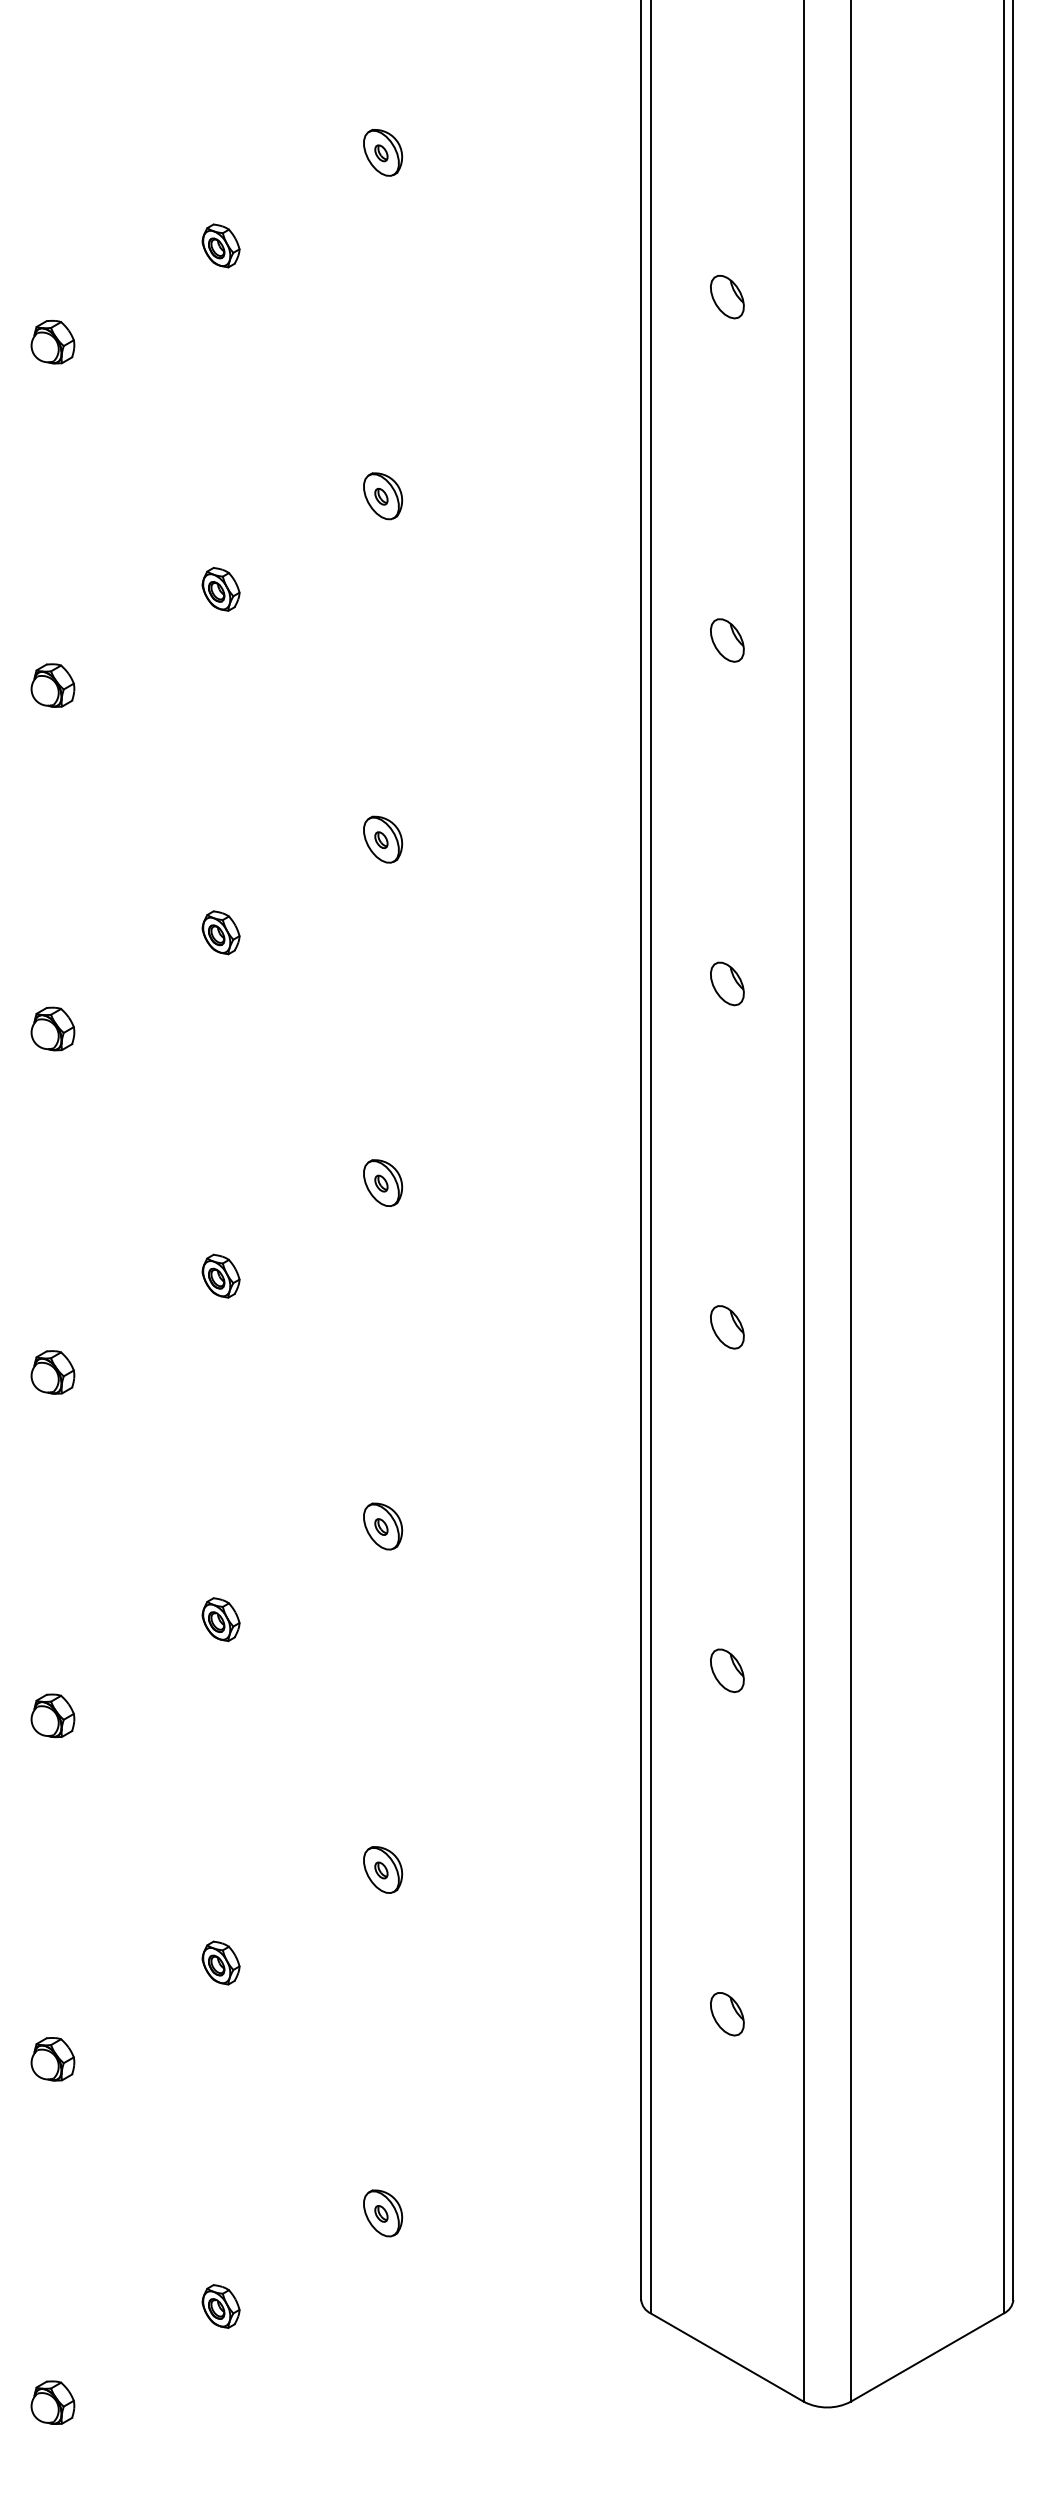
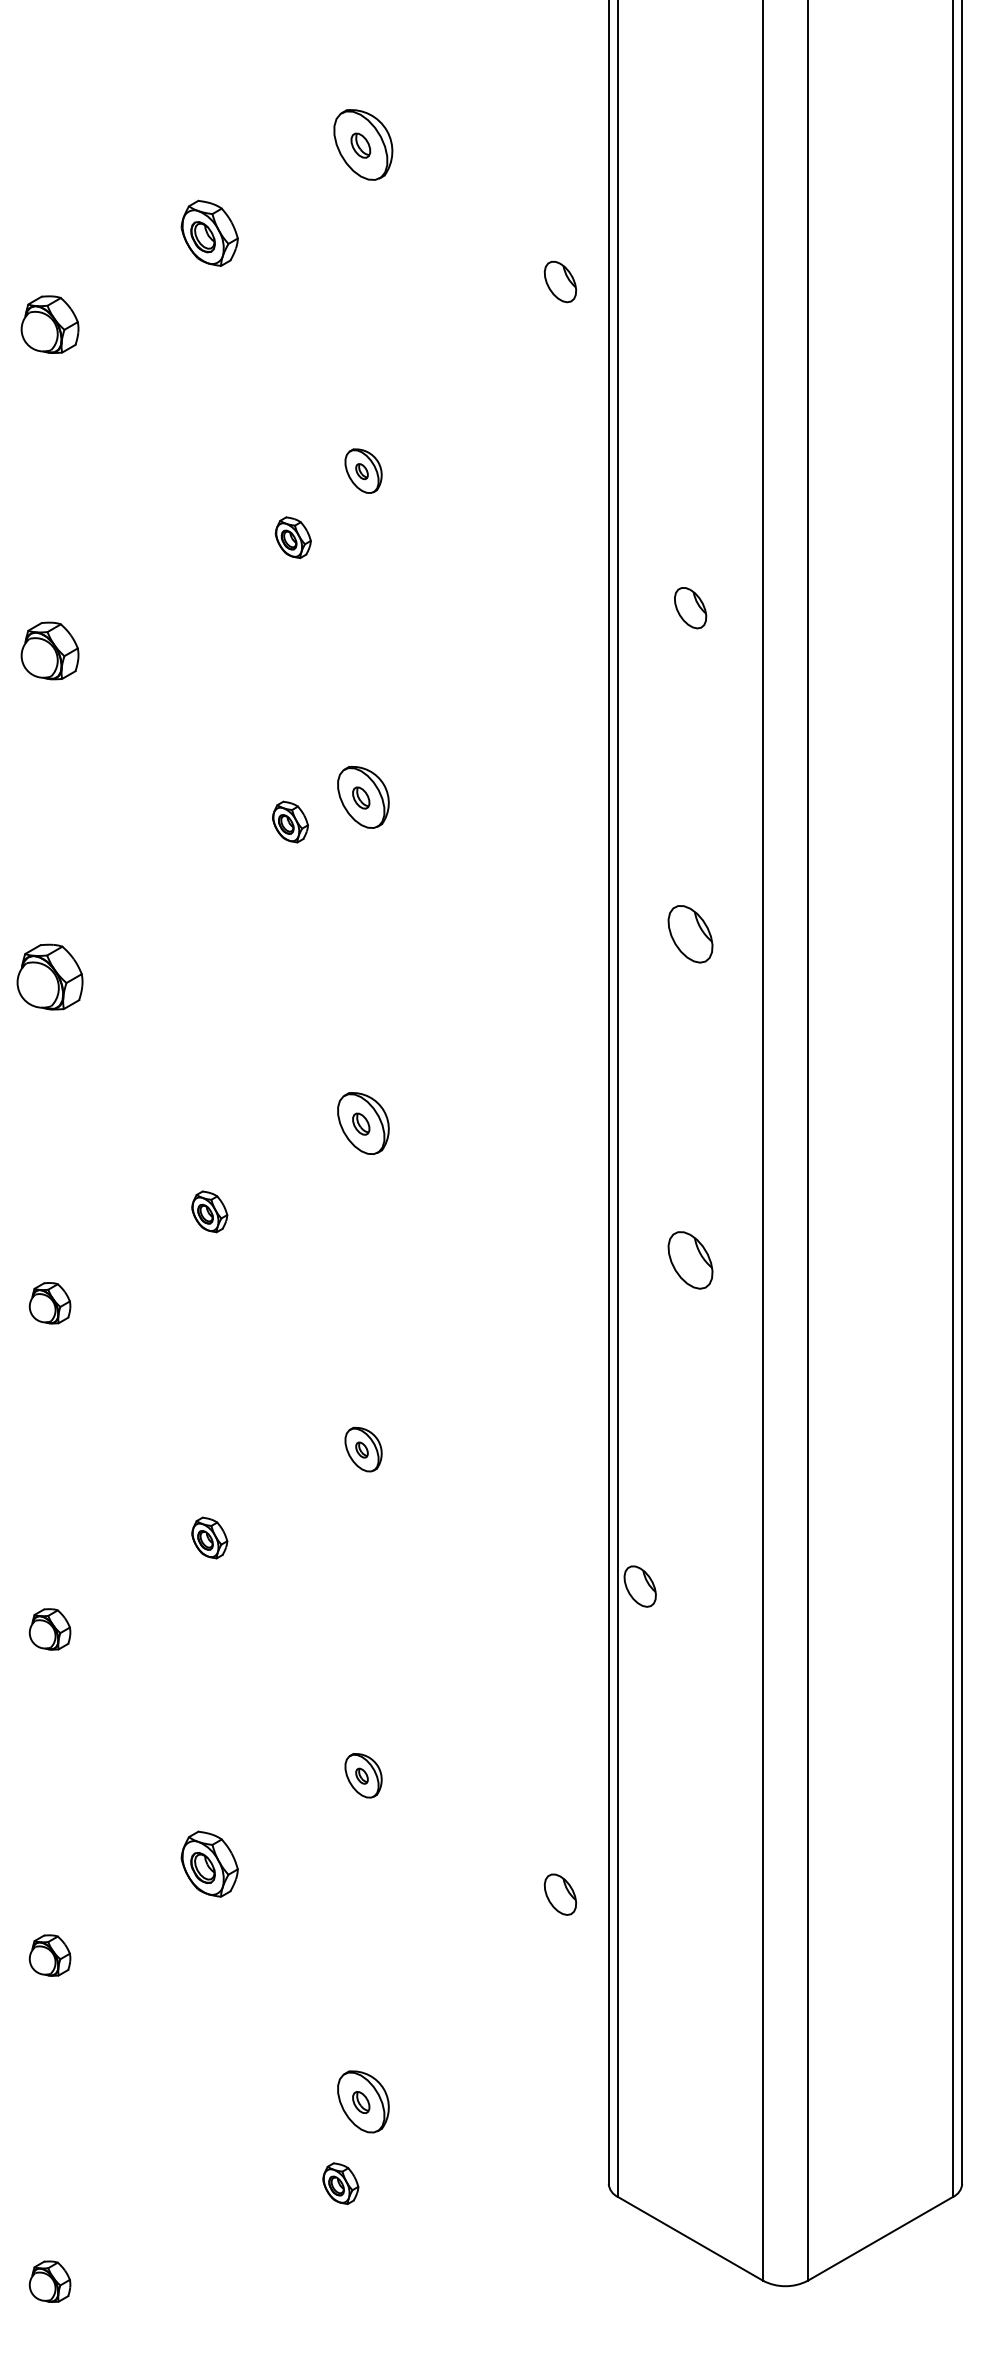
part: (383, 152) -> (363, 144), size x1.6
part: (220, 245) -> (209, 233), size x1.6
part: (727, 297) -> (560, 282), moved
part: (52, 342) -> (49, 325), size x1.4
part: (220, 588) -> (292, 536), moved
part: (52, 685) -> (49, 650), size x1.4
part: (383, 839) -> (363, 797), size x1.4
part: (220, 932) -> (289, 821), moved
part: (727, 983) -> (690, 933), size x1.4
part: (52, 1028) -> (49, 976), size x1.6
part: (383, 1182) -> (363, 1122), size x1.4
part: (727, 1327) -> (690, 1260), size x1.4
part: (727, 1670) -> (640, 1586), moved
part: (220, 1962) -> (209, 1863), size x1.6
part: (727, 2014) -> (560, 1894), moved
part: (383, 2213) -> (363, 2102), size x1.4
part: (220, 2306) -> (340, 2183), moved

